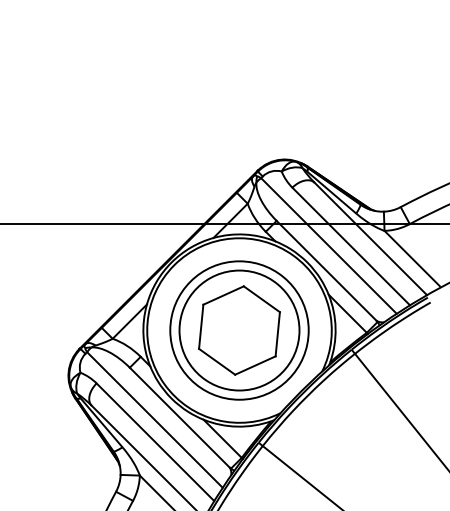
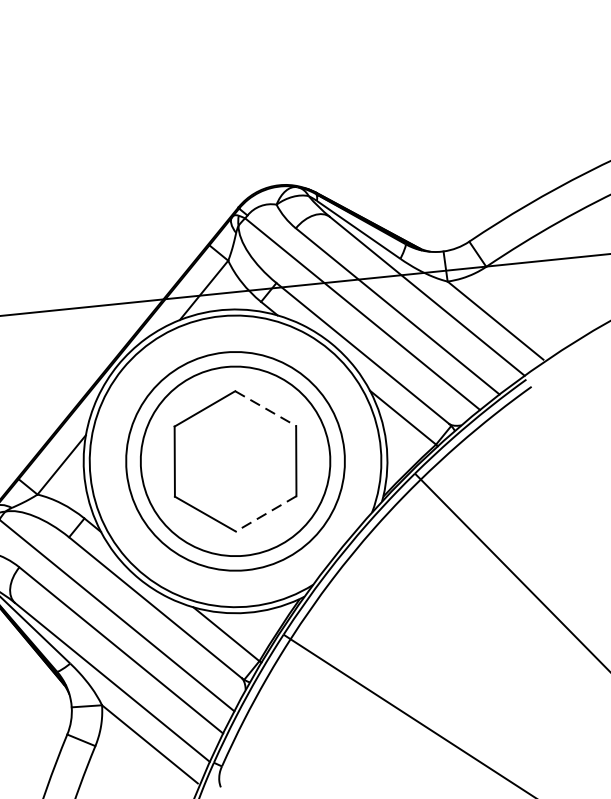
line: (262, 299) -> (266, 408), solid -> dashed
line: (254, 365) -> (264, 513), solid -> dashed

